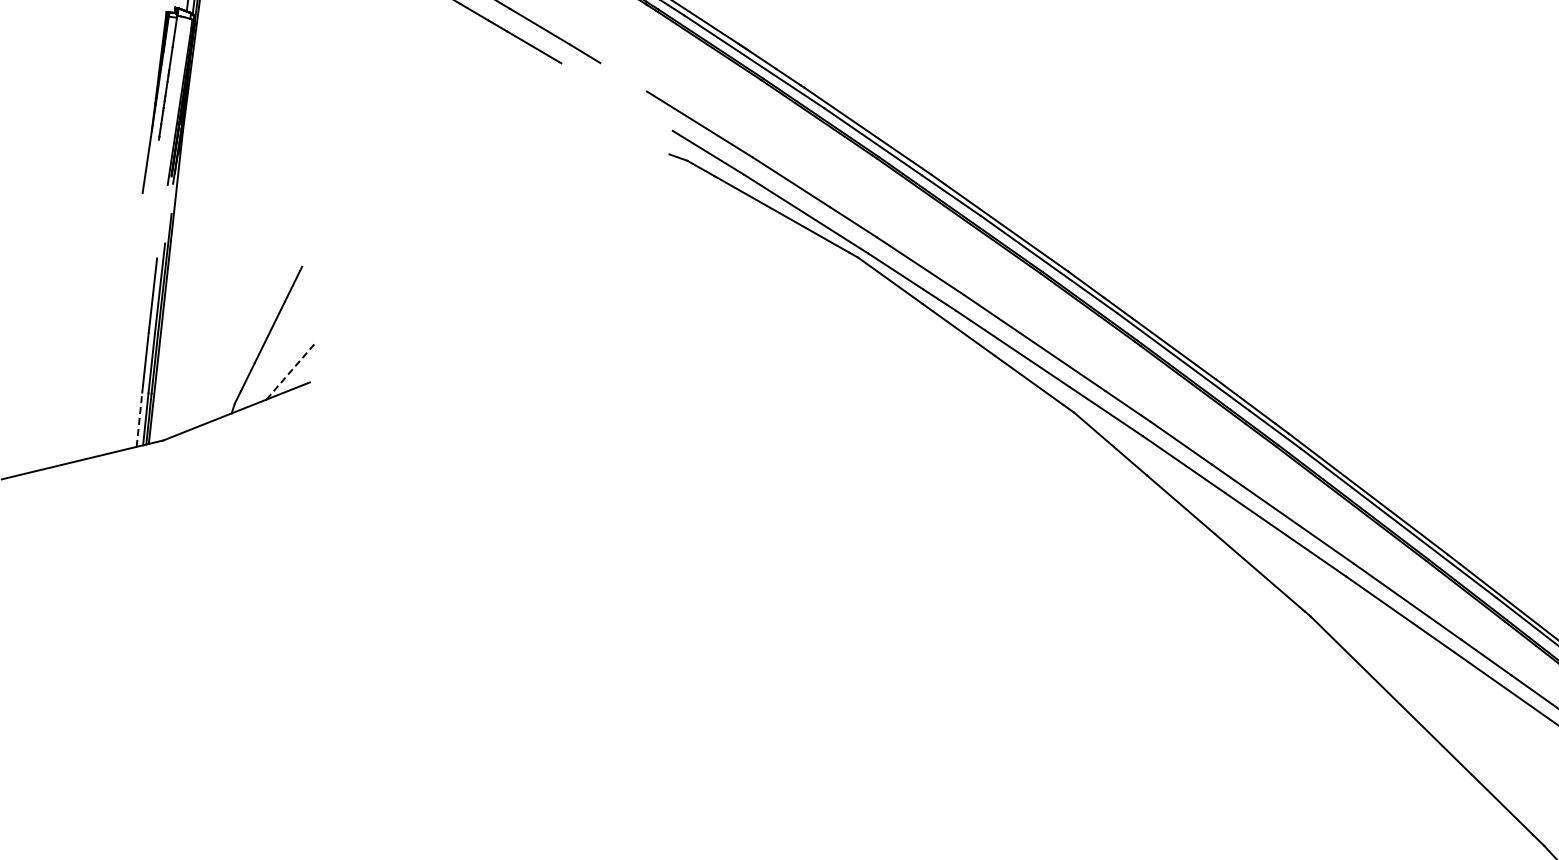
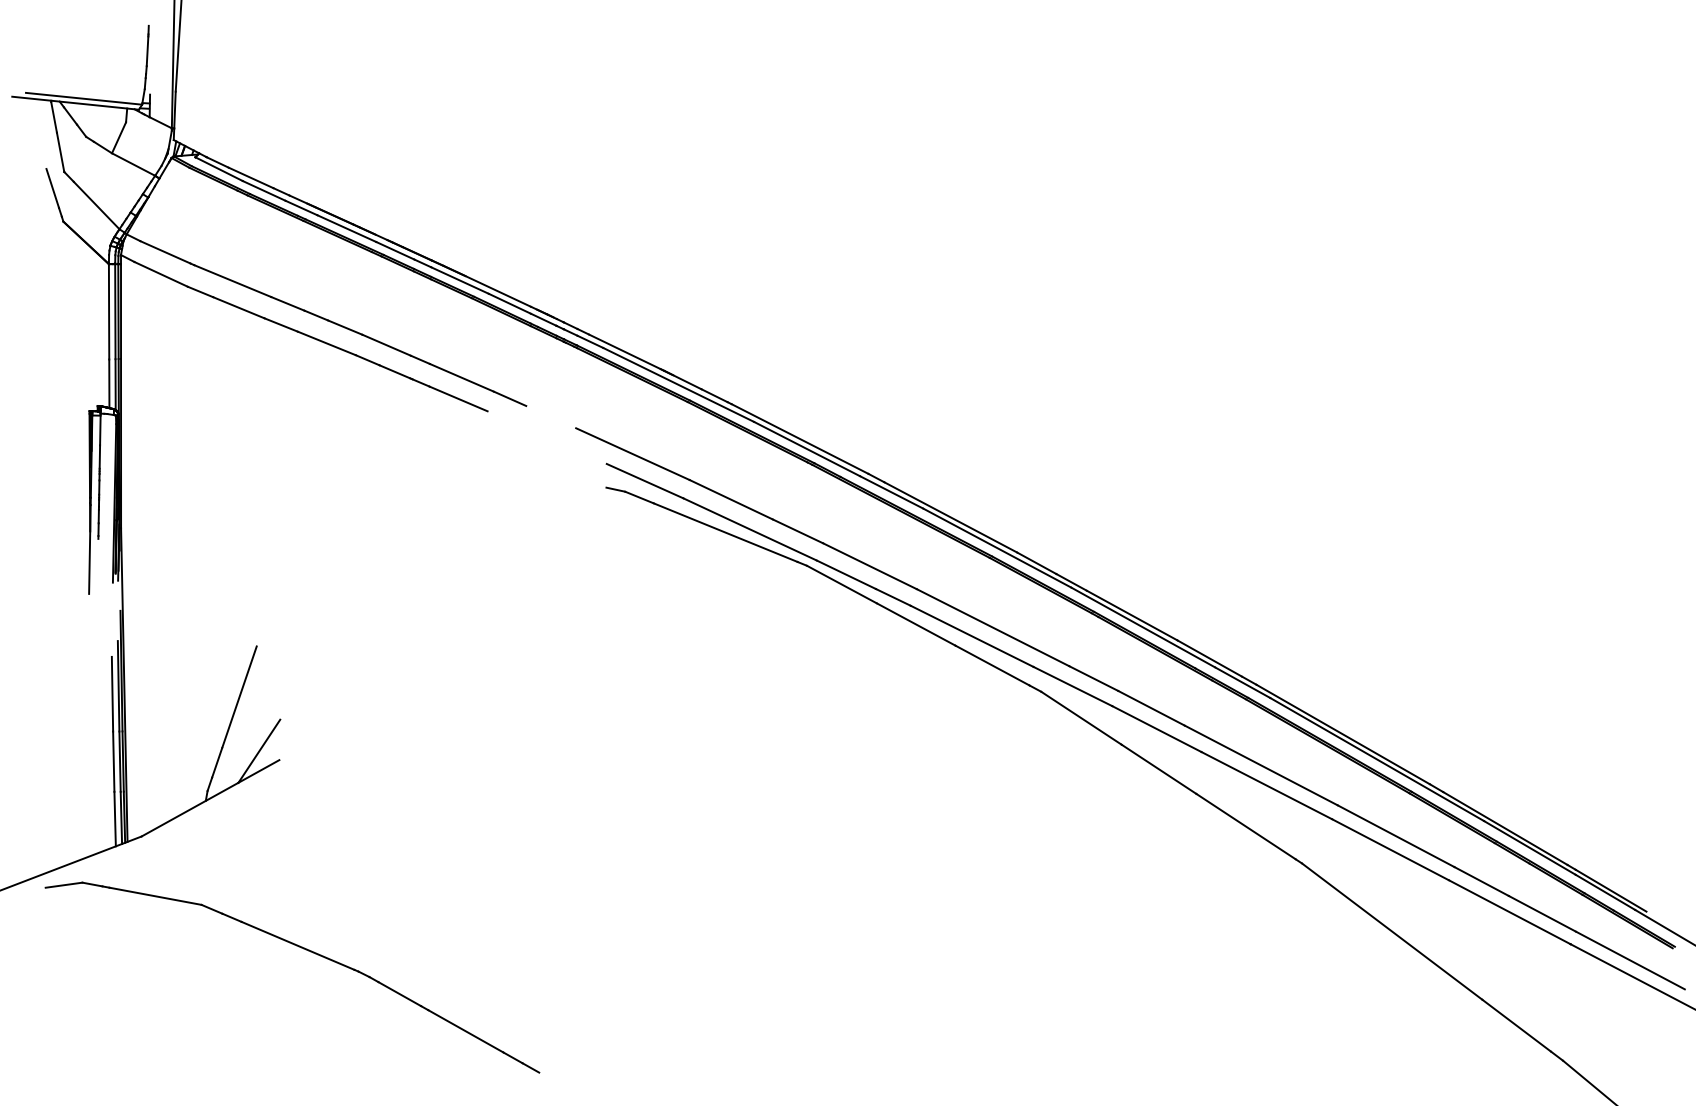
line: (291, 371) -> (259, 751), dashed -> solid
line: (139, 419) -> (115, 818), dashed -> solid
part: (309, 573) -> (303, 949), added

